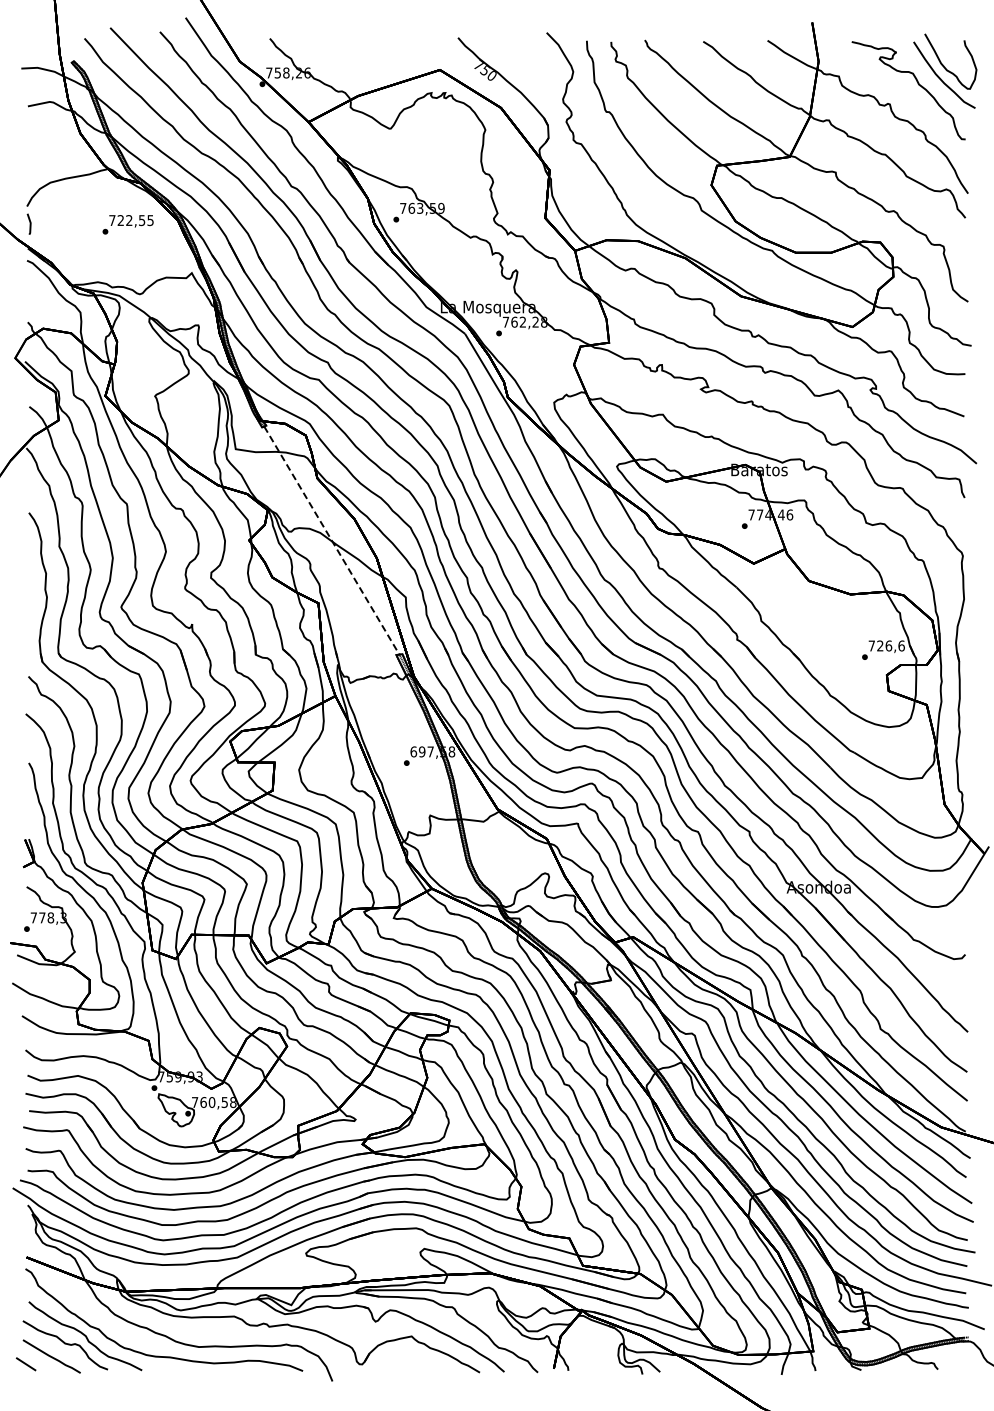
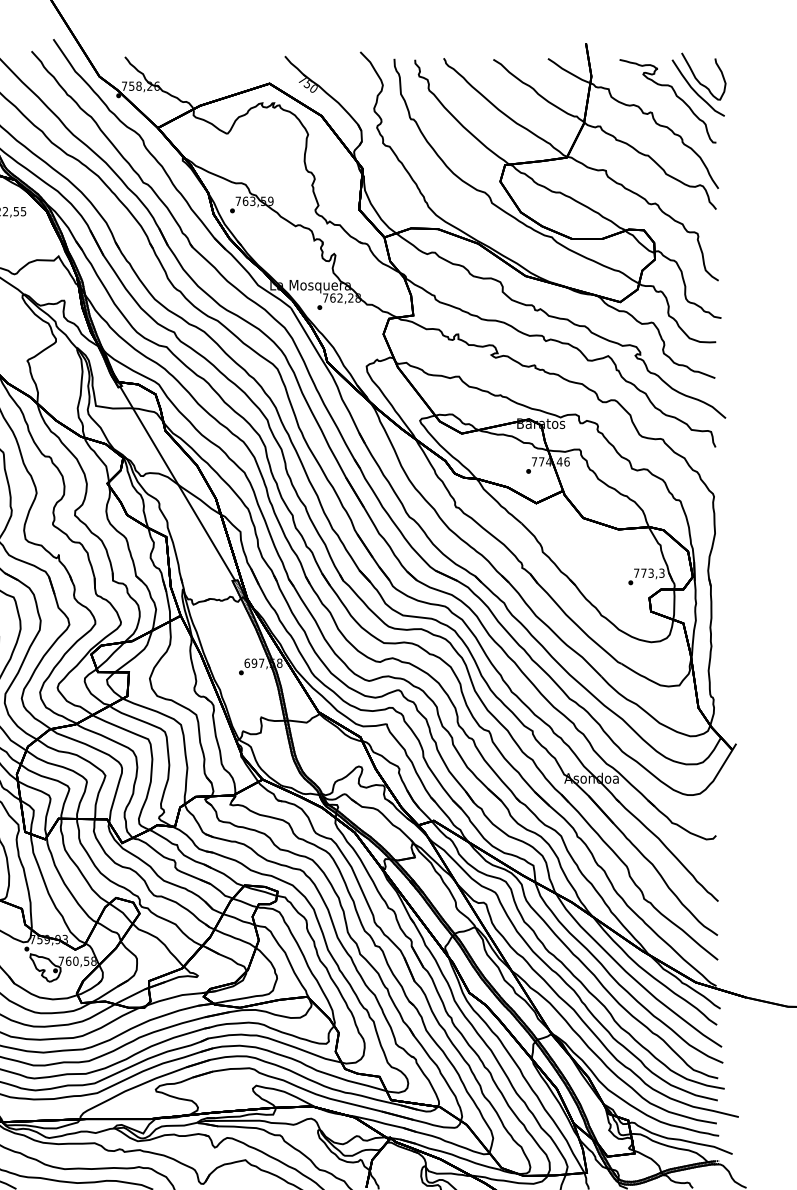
line: (331, 540) -> (177, 483), dashed -> solid
text: (890, 645) -> (652, 572), 726,6 -> 773,3

